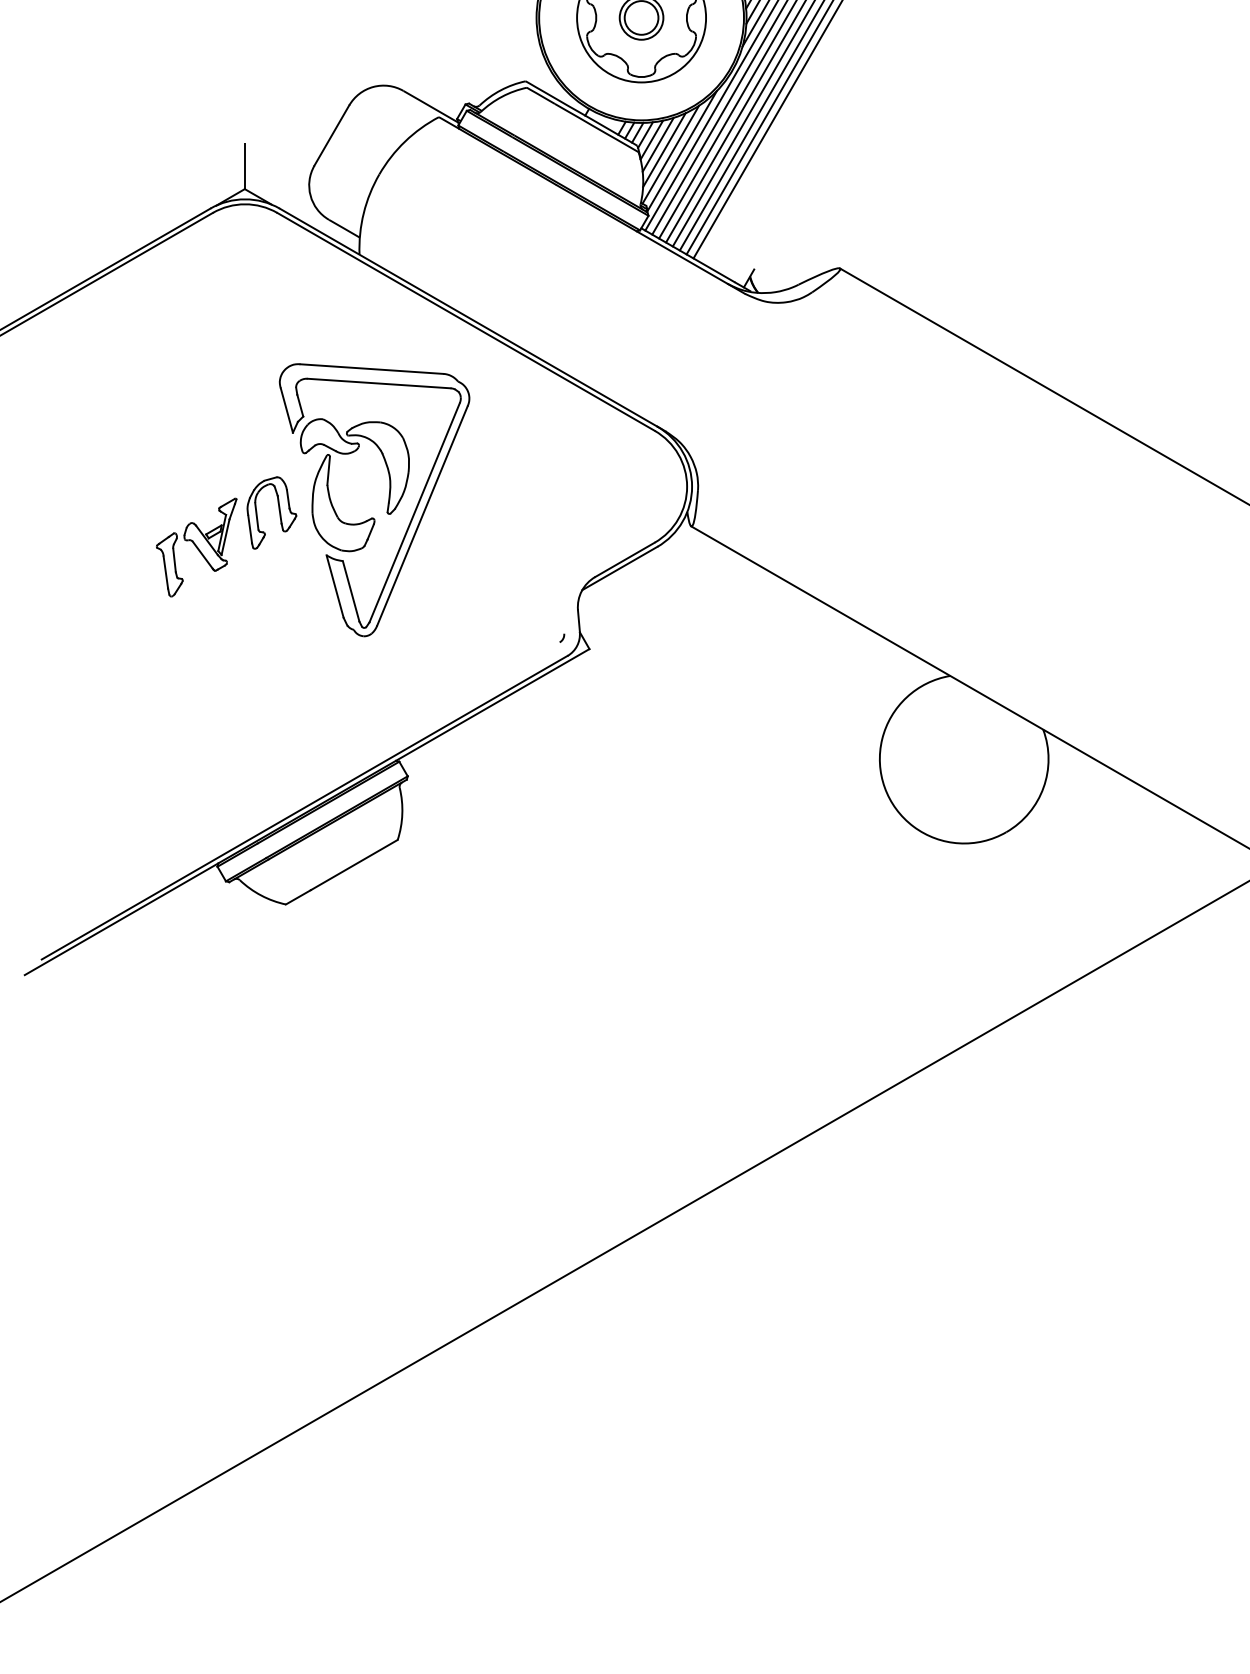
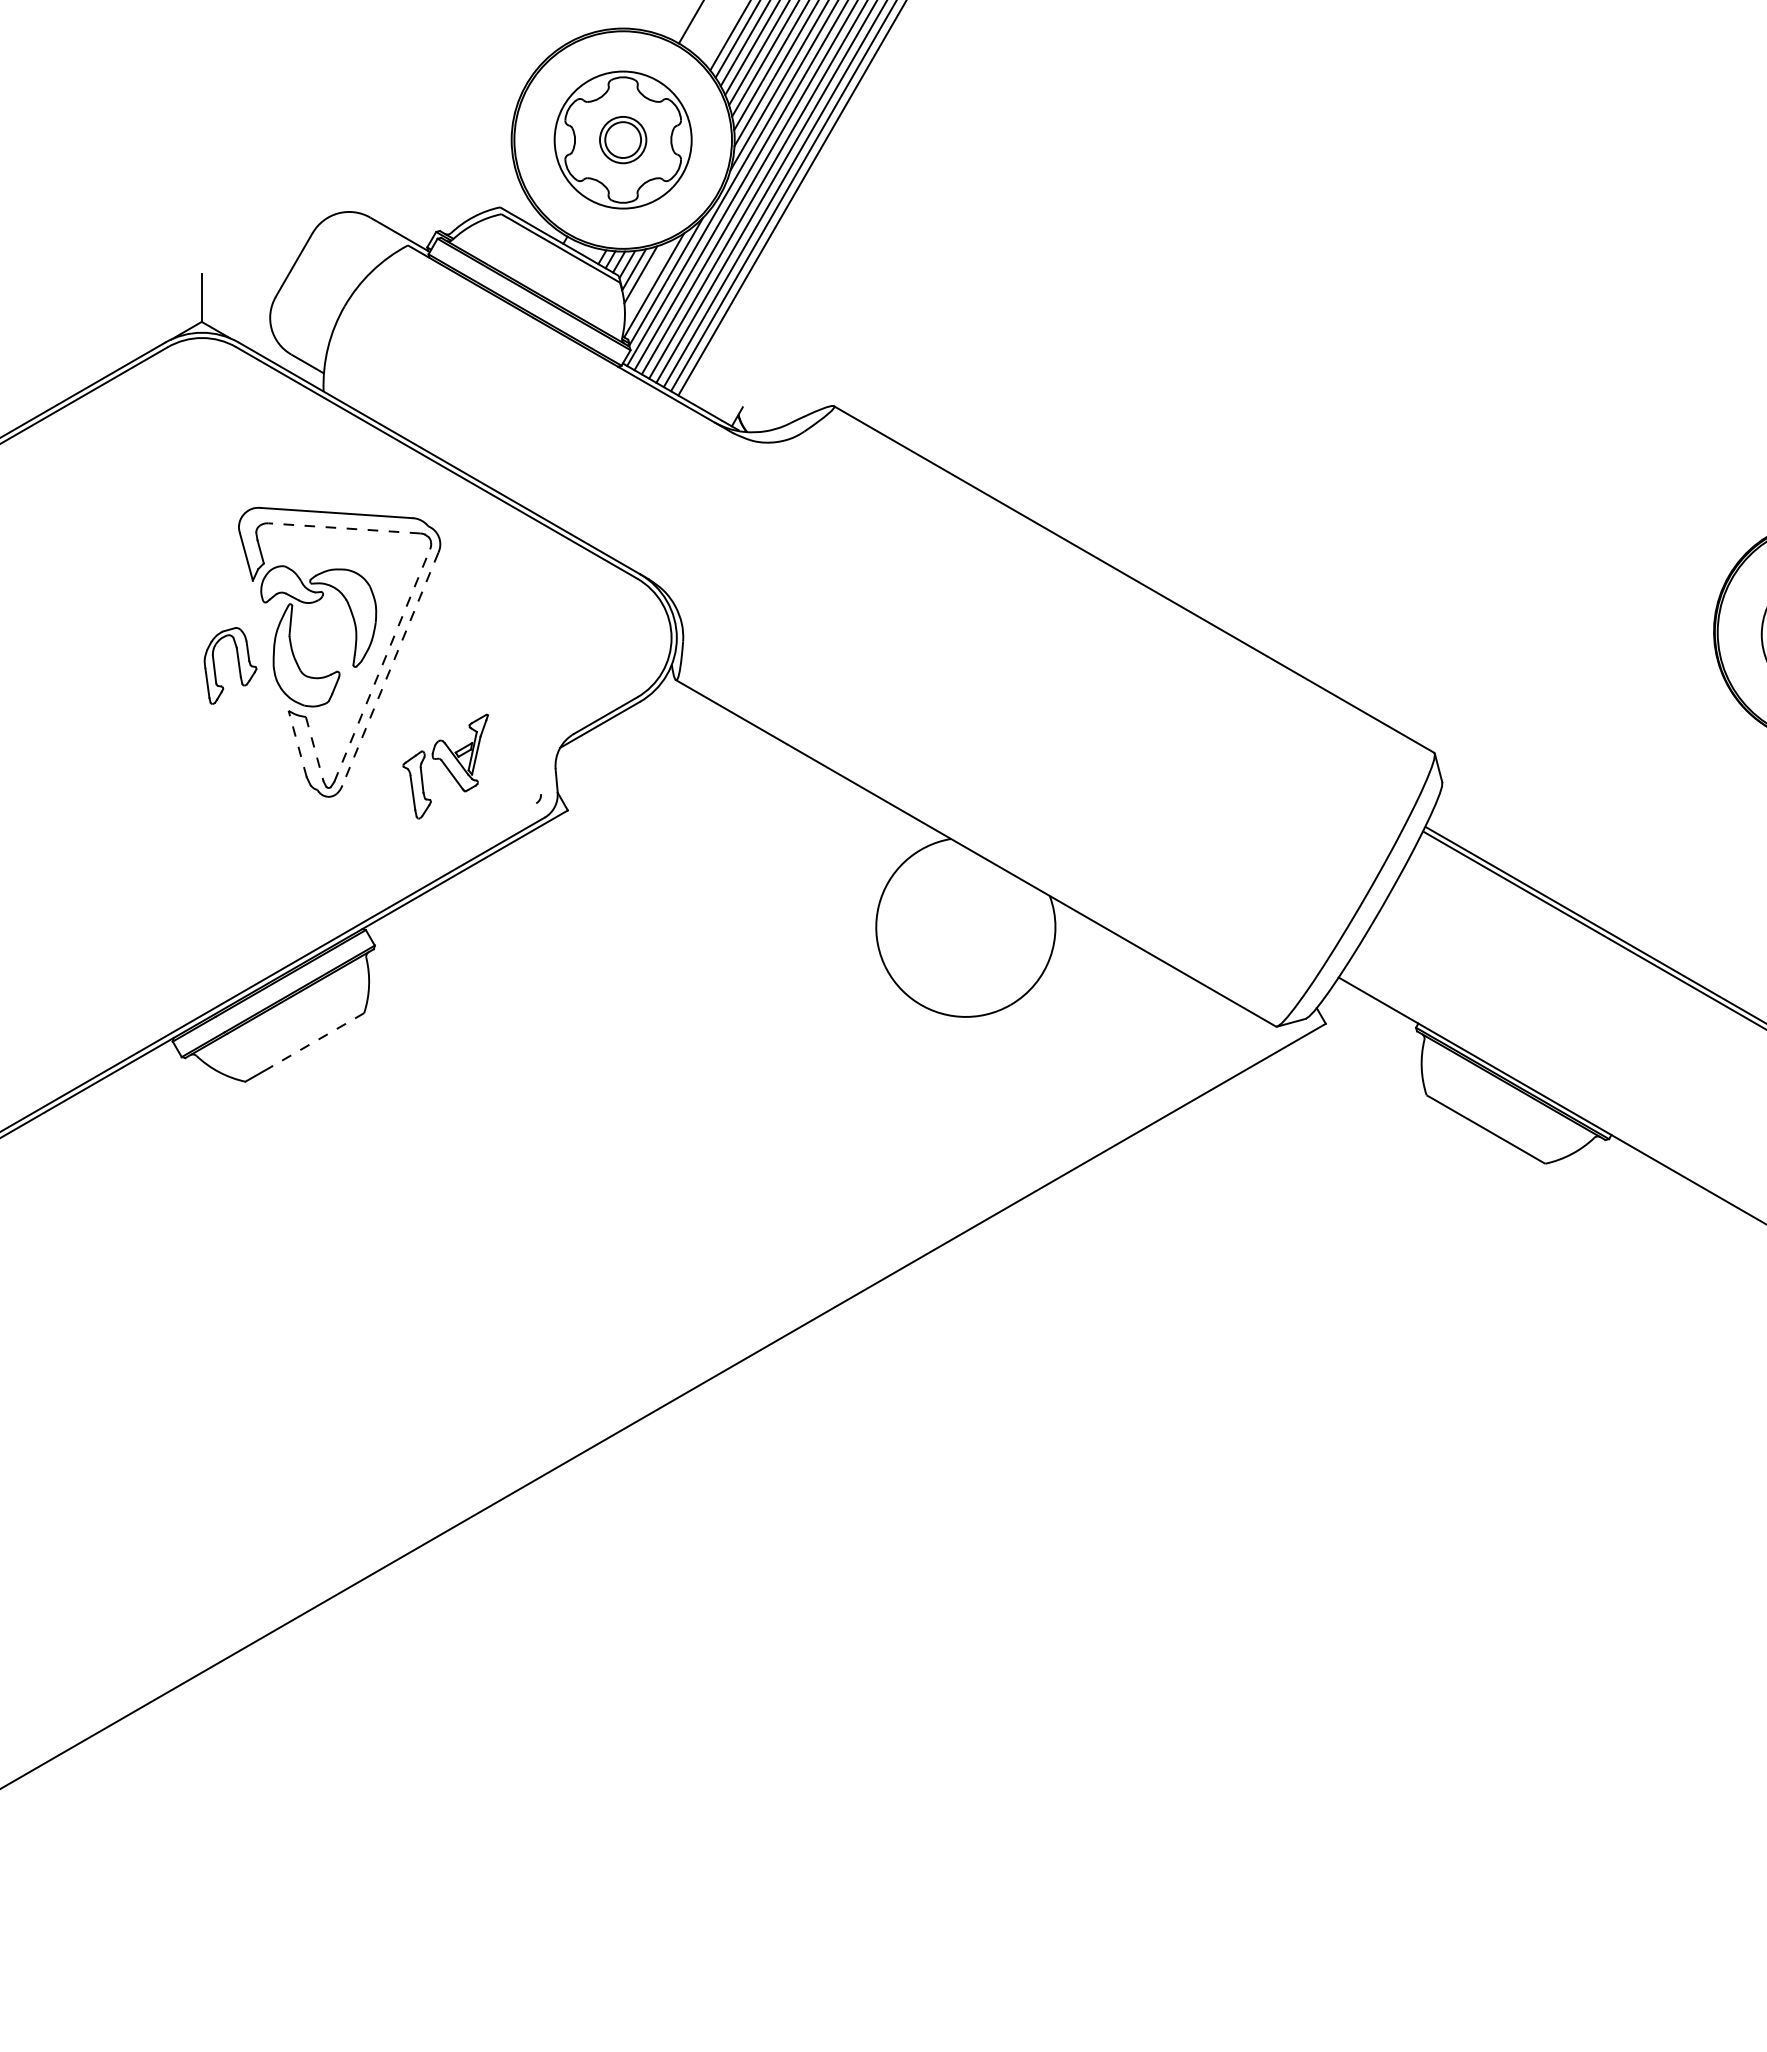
line: (664, 150) -> (647, 280), removed
line: (378, 383) -> (343, 528), solid -> dashed
line: (414, 512) -> (382, 665), solid -> dashed
line: (422, 516) -> (390, 669), solid -> dashed
part: (196, 547) -> (445, 766), moved
line: (334, 586) -> (297, 743), solid -> dashed
line: (350, 591) -> (314, 749), solid -> dashed
line: (353, 865) -> (317, 1040), solid -> dashed

